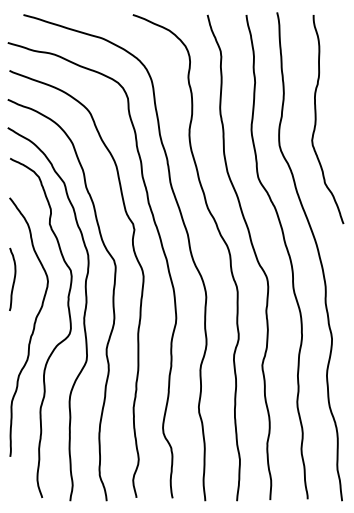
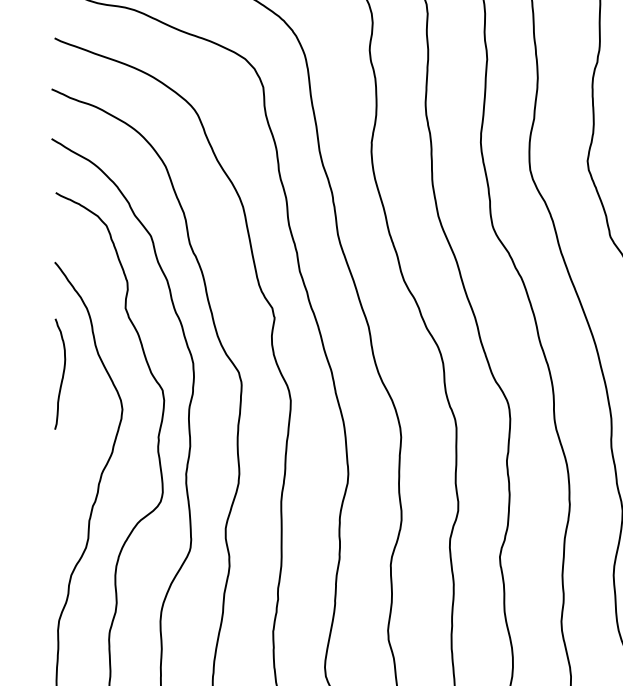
curve: (13, 279) -> (61, 374), moved

